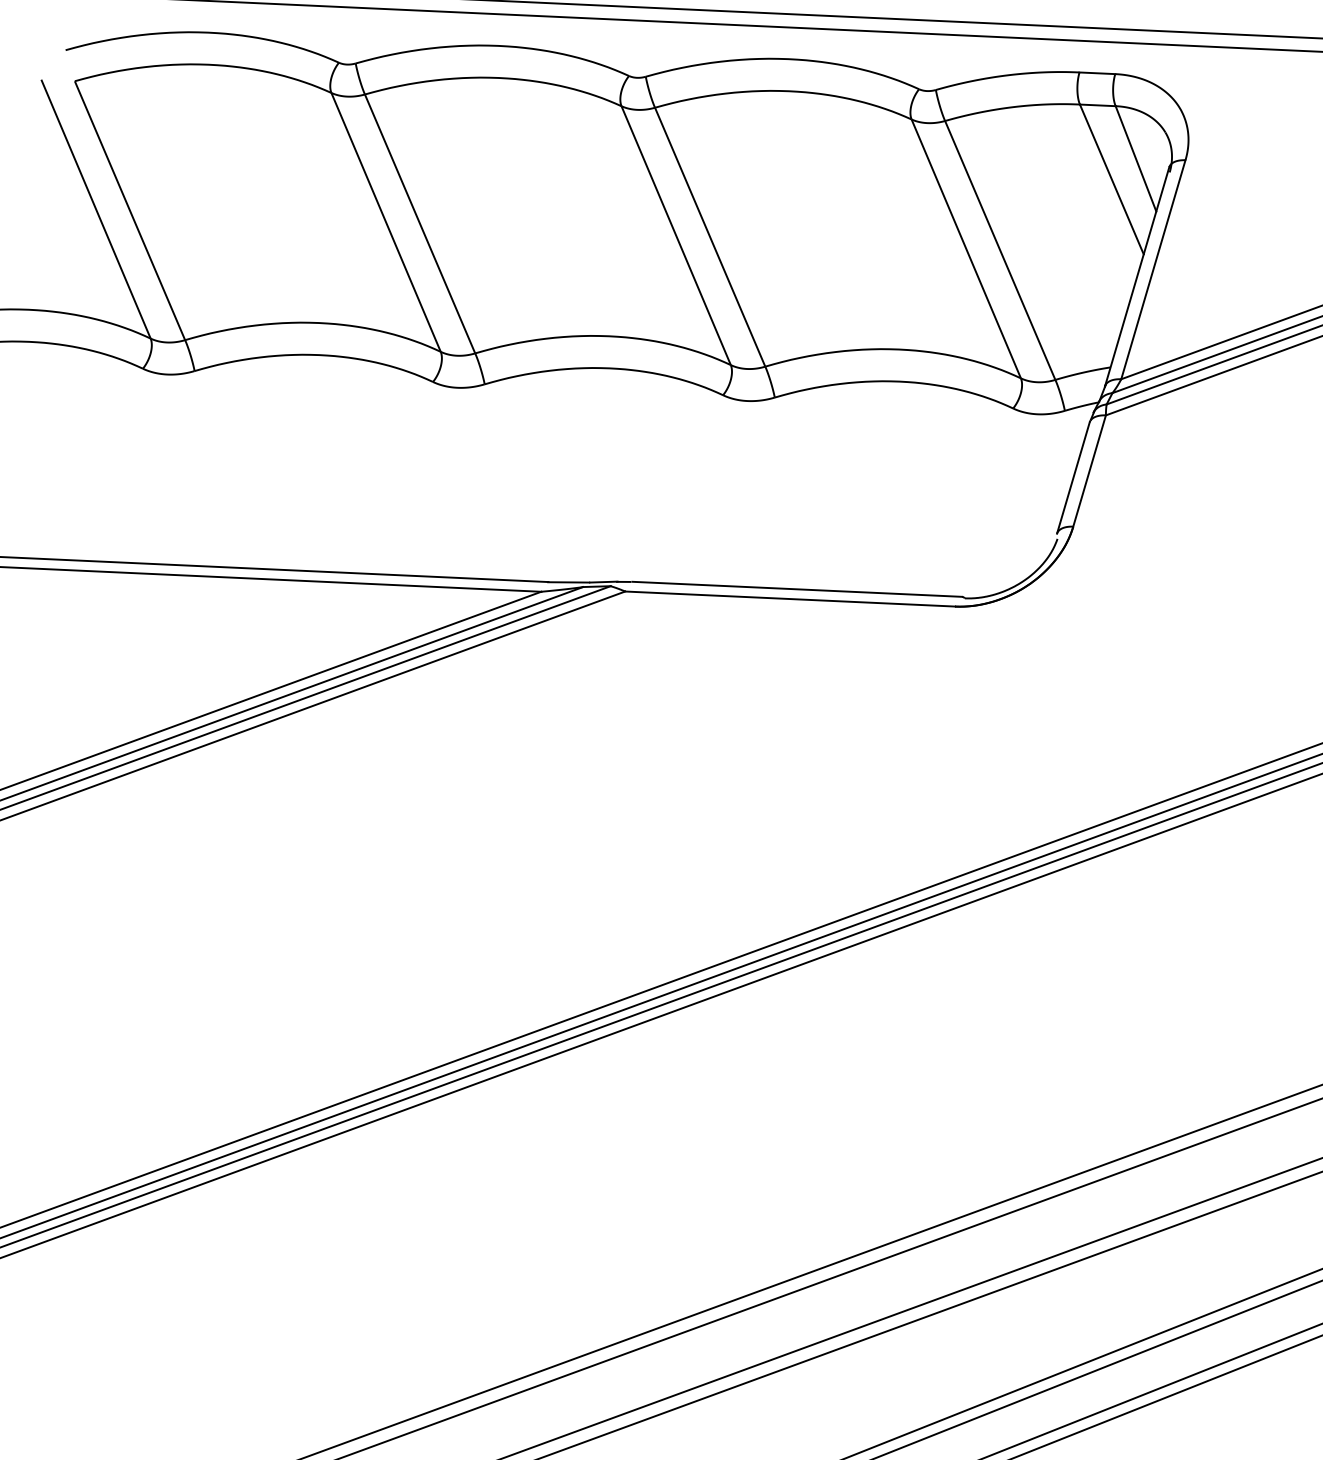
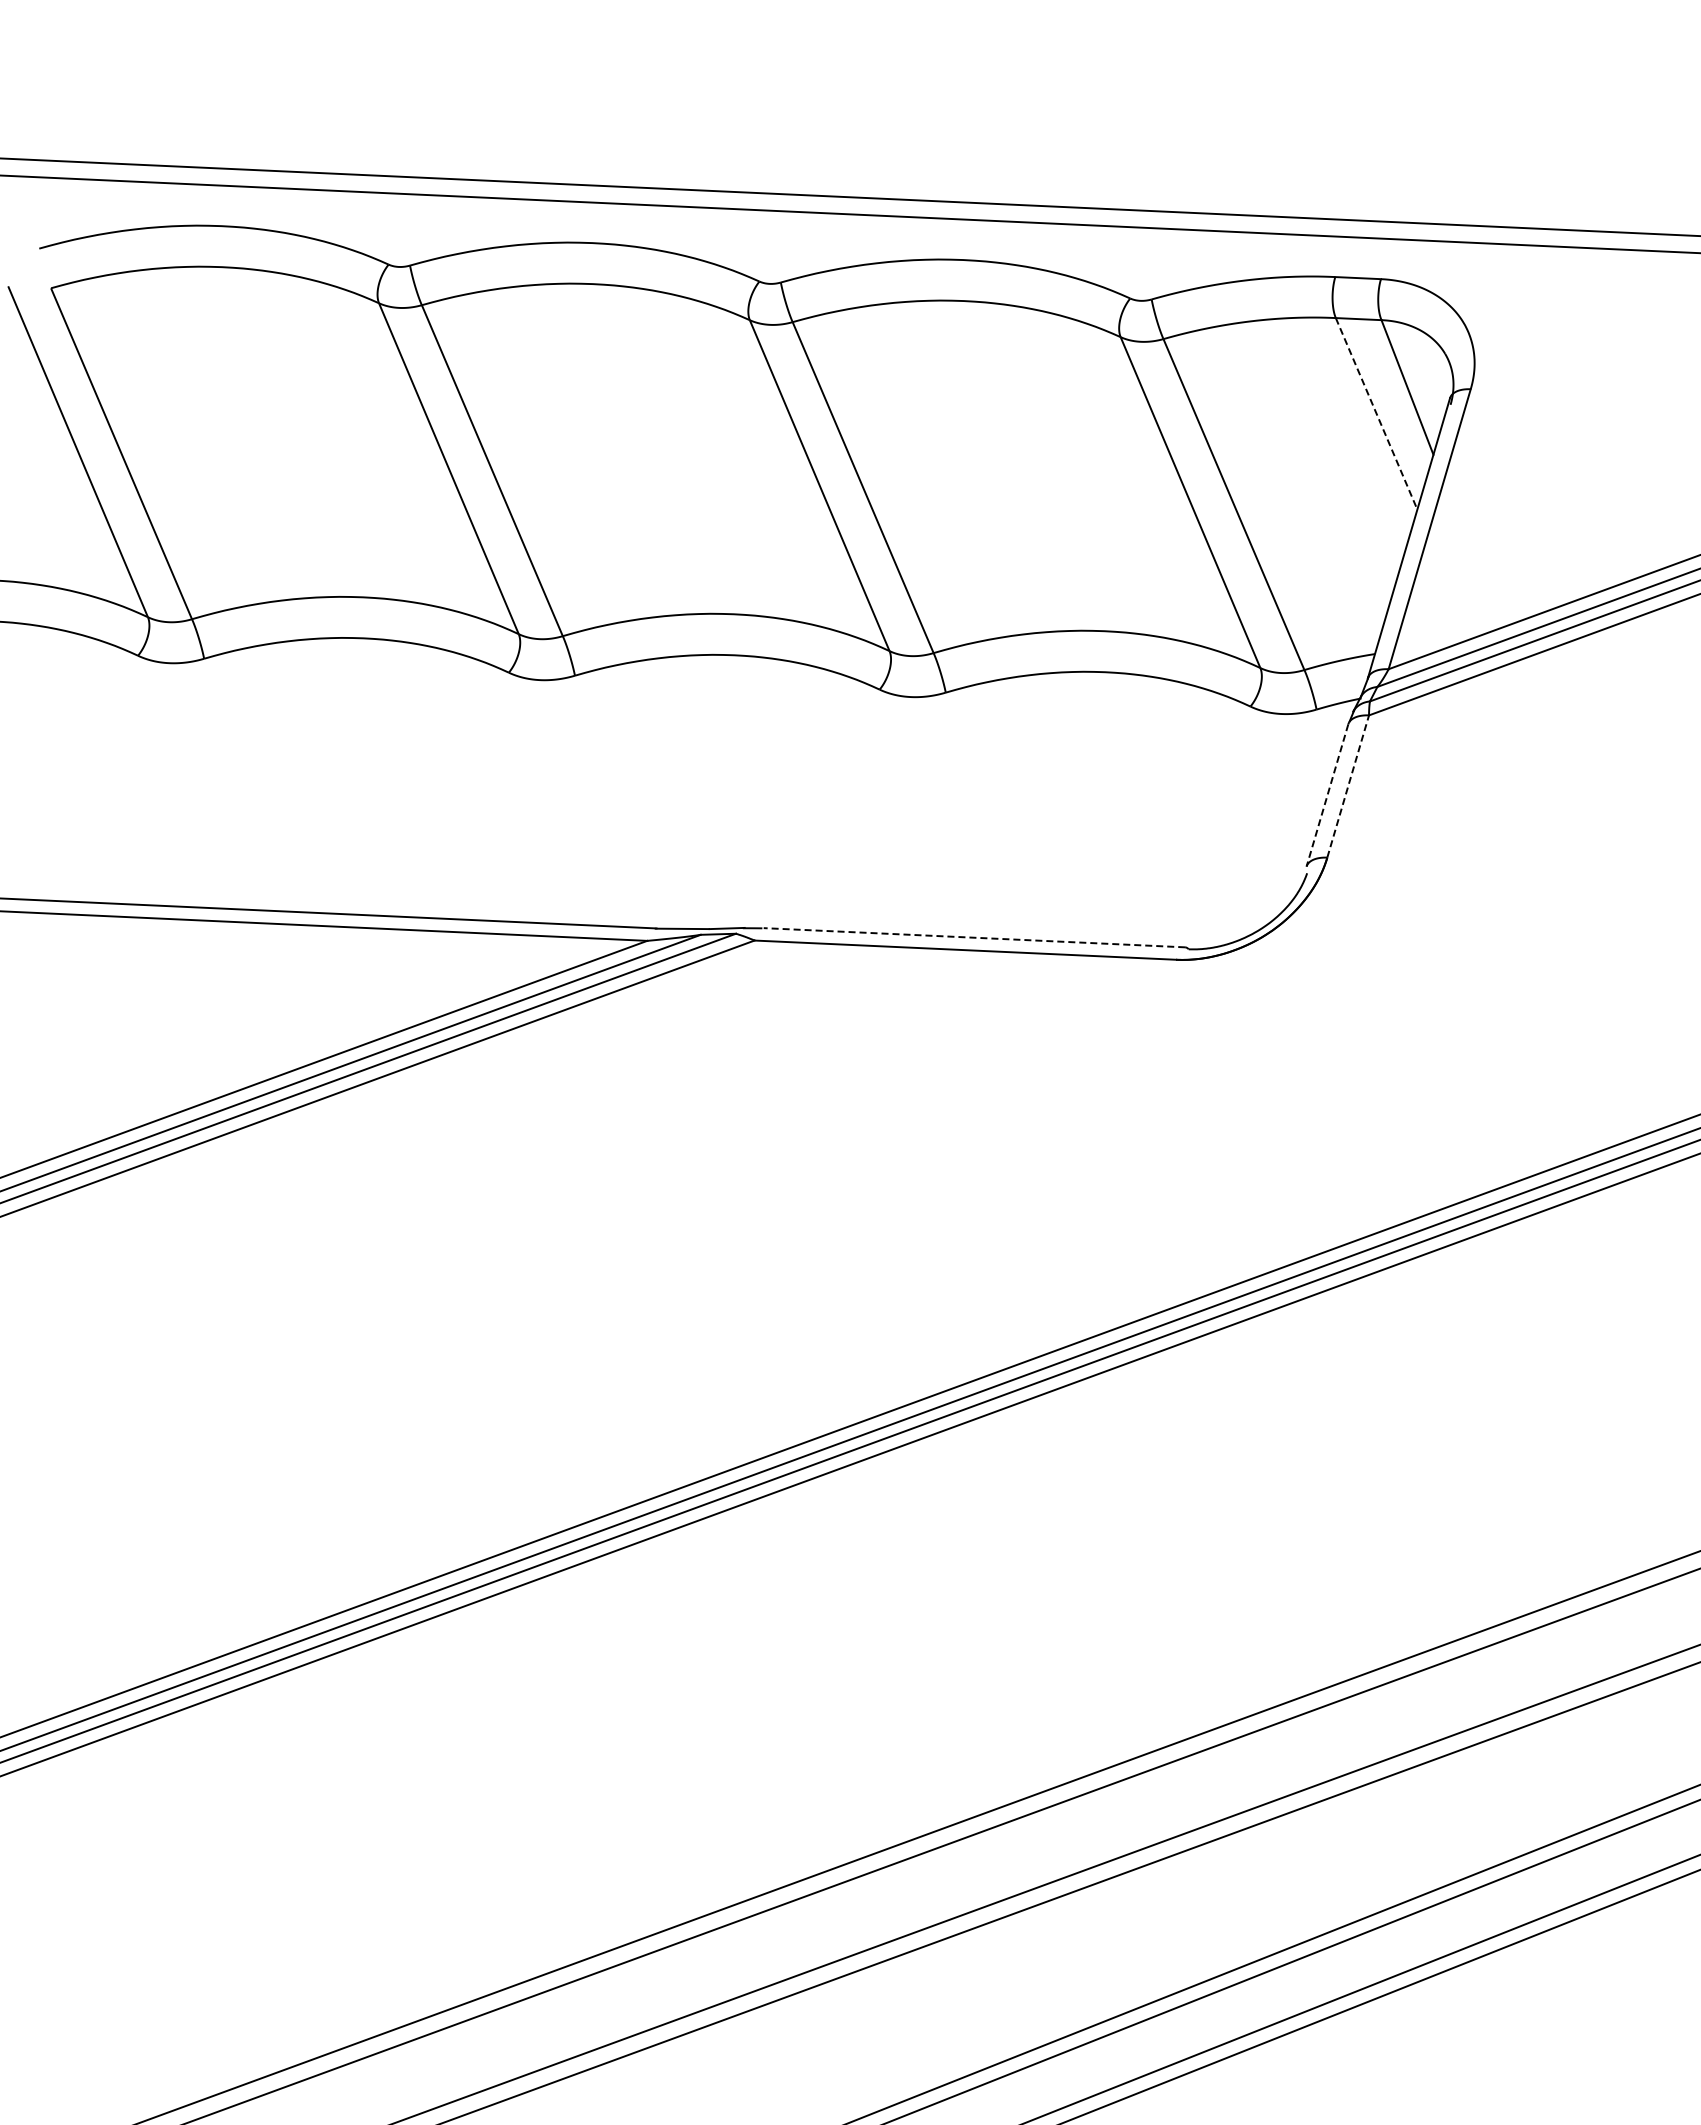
line: (1111, 179) -> (1376, 414), solid -> dashed
line: (1089, 471) -> (1348, 786), solid -> dashed
line: (1073, 478) -> (1327, 795), solid -> dashed
line: (797, 589) -> (974, 937), solid -> dashed

